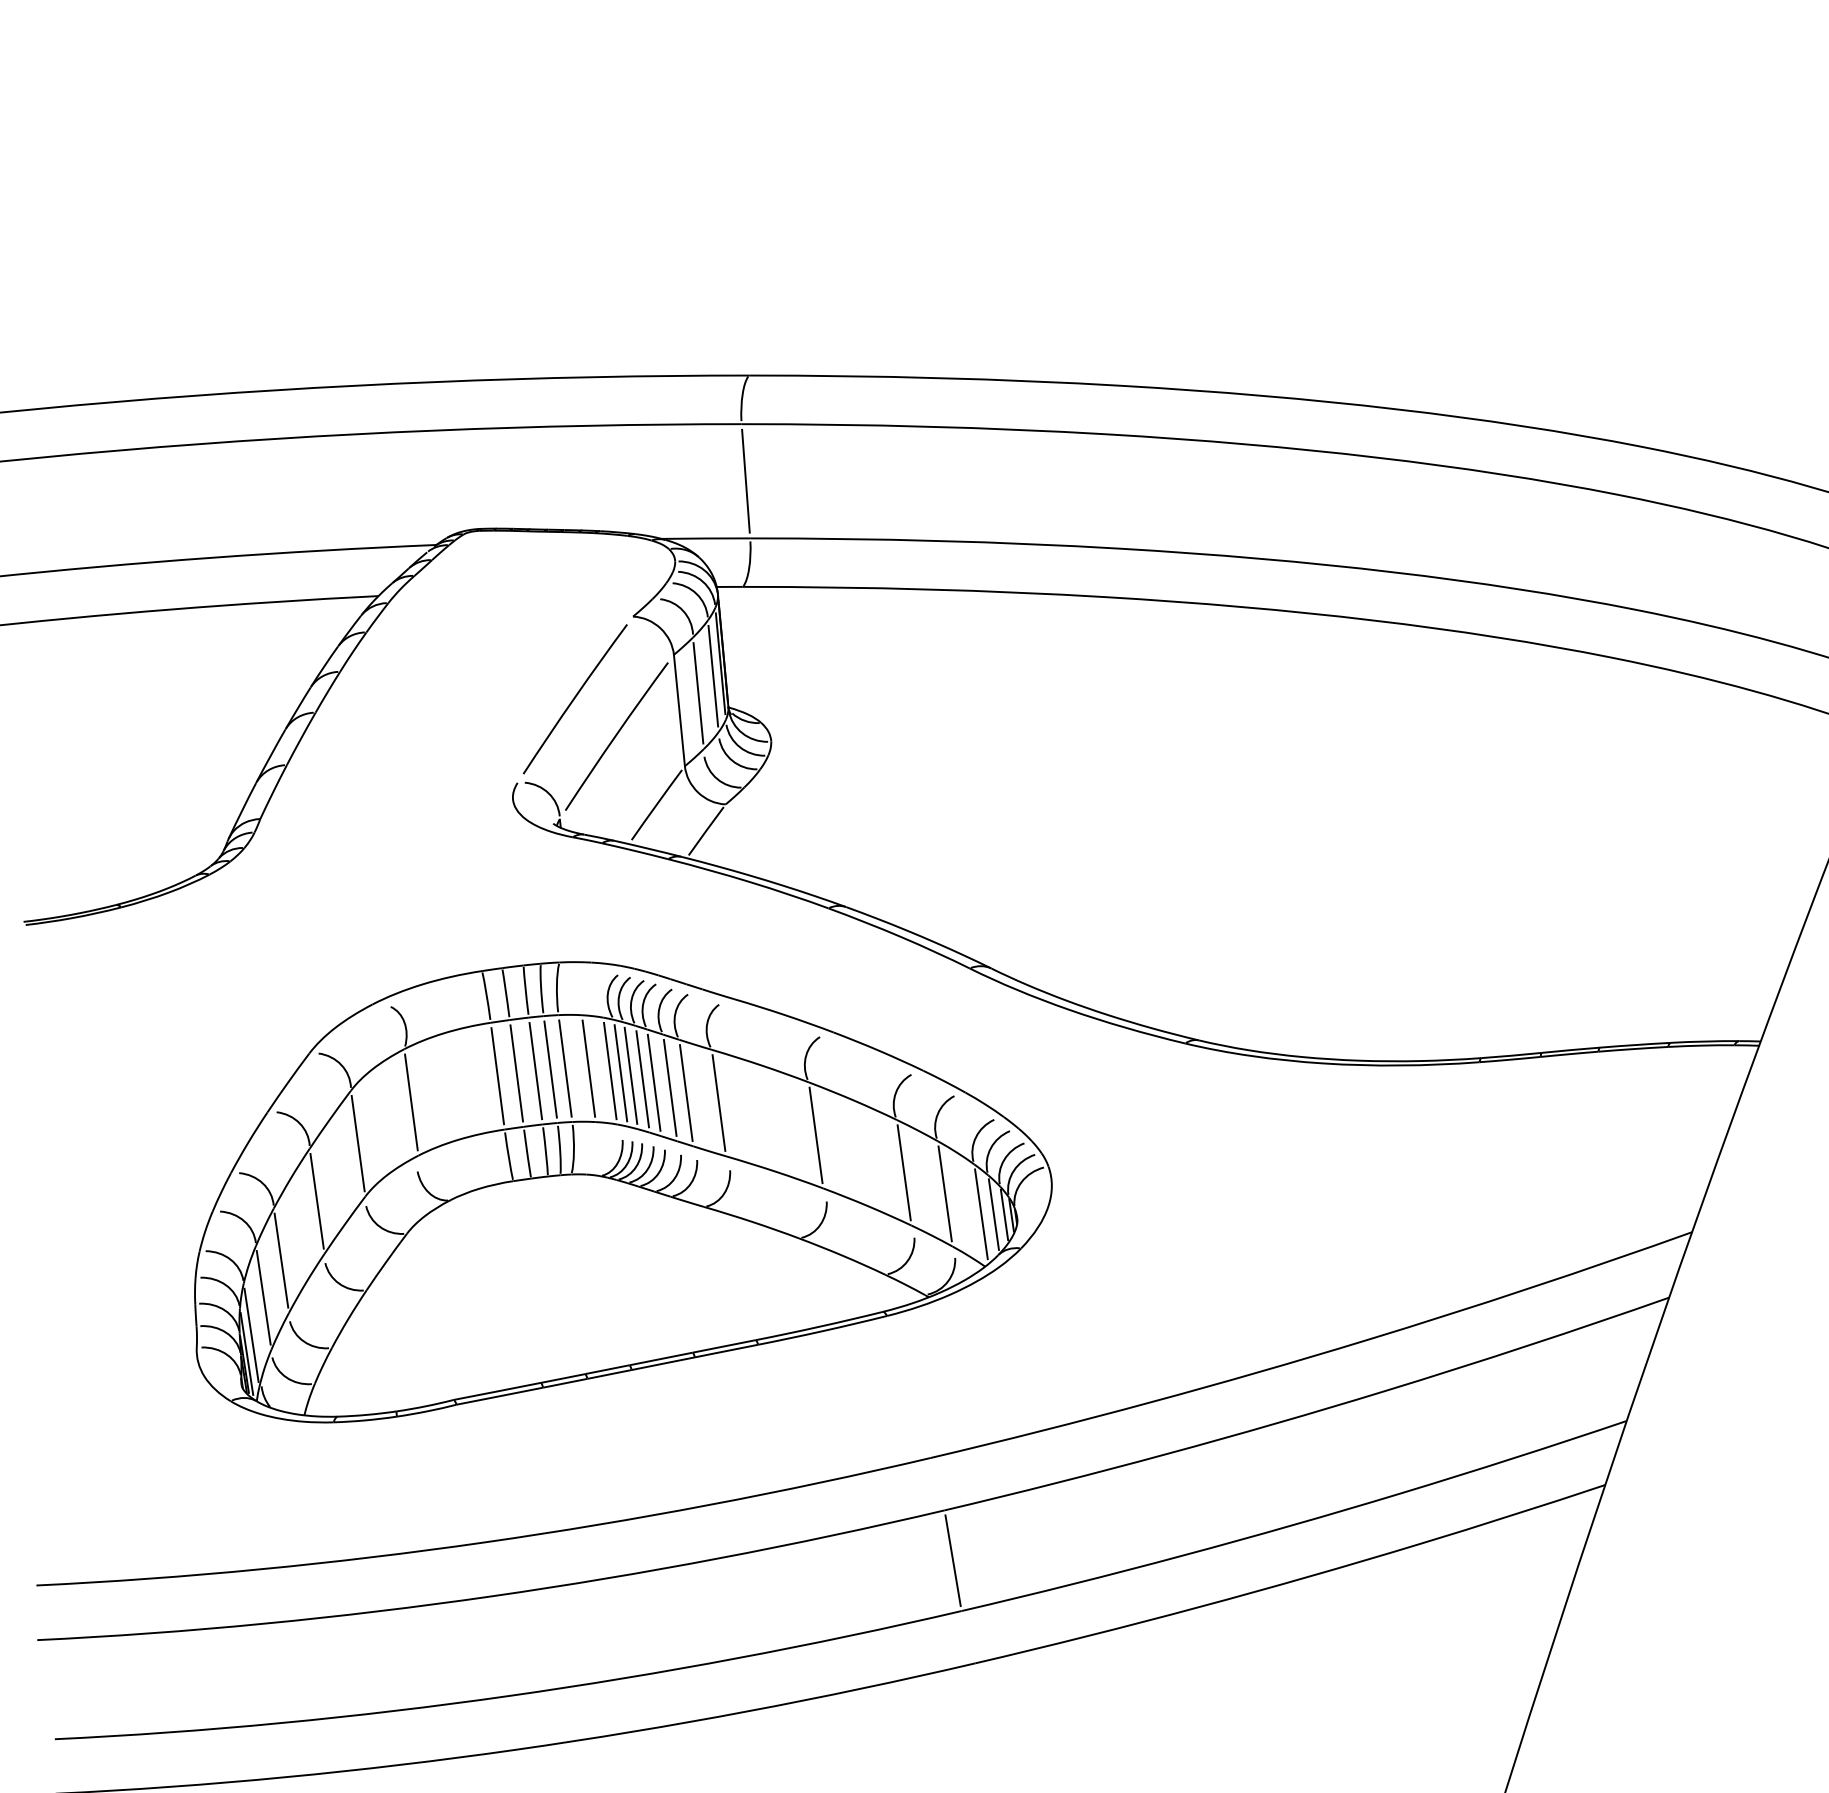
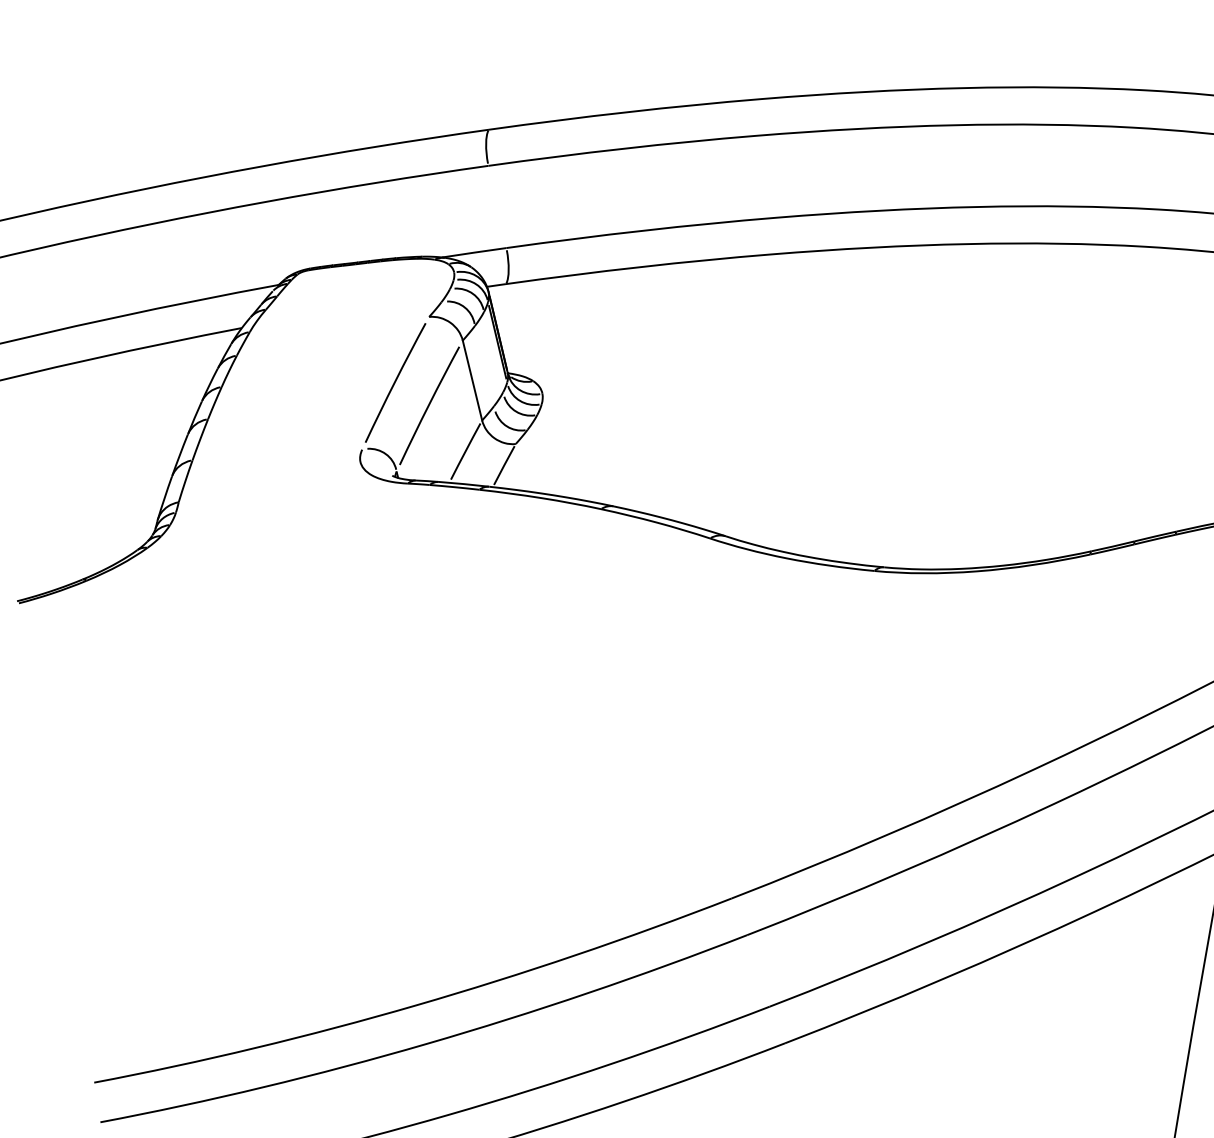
line: (745, 480) -> (497, 206), removed
line: (713, 675) -> (493, 351), removed
line: (698, 693) -> (484, 366), removed
part: (623, 1192) -> (481, 736), removed
line: (952, 1560) -> (757, 970), removed

